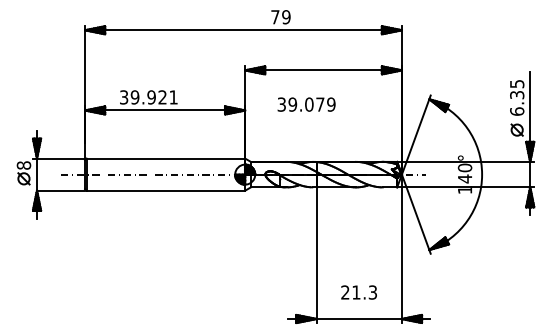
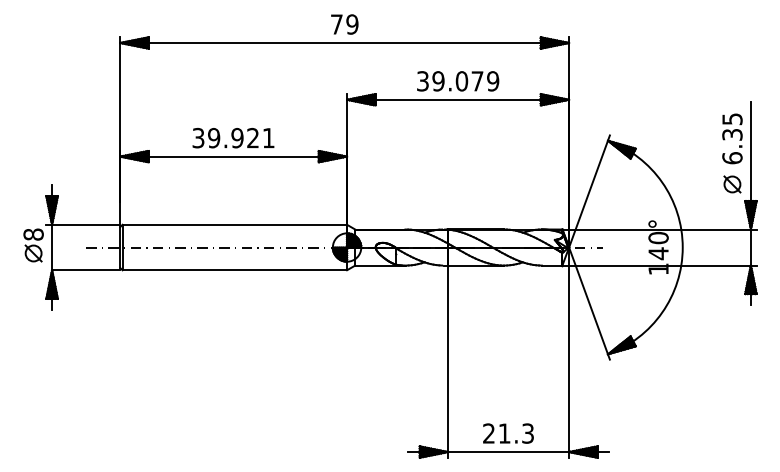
text: (280, 17) -> (344, 24), moved
text: (148, 97) -> (233, 138), moved
text: (306, 104) -> (458, 81), moved
text: (359, 292) -> (508, 433), moved

